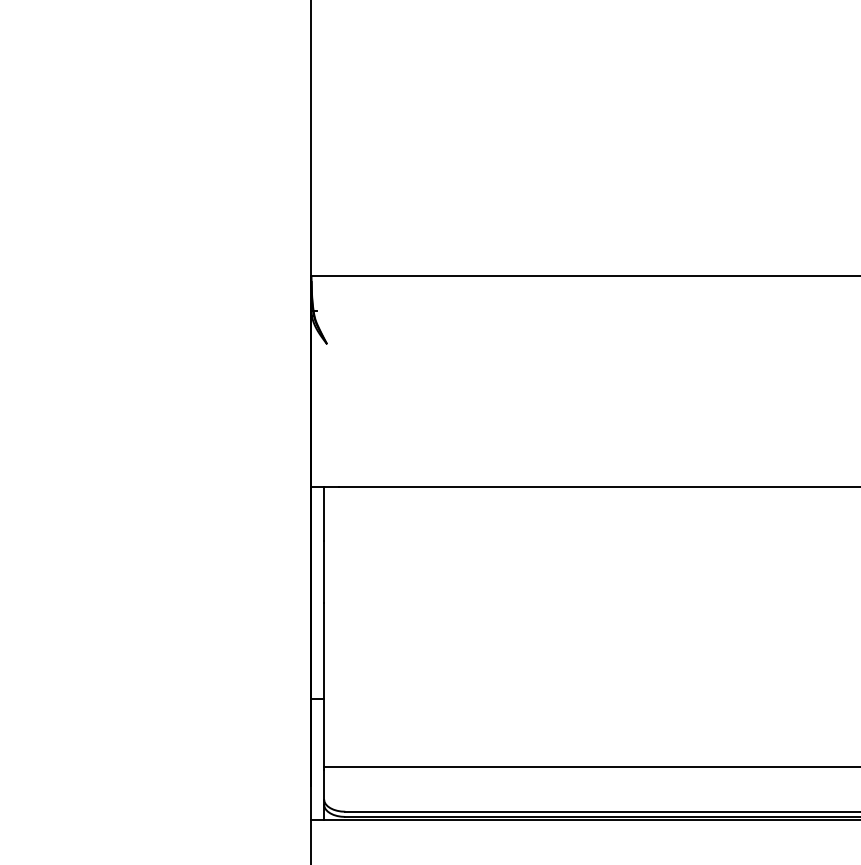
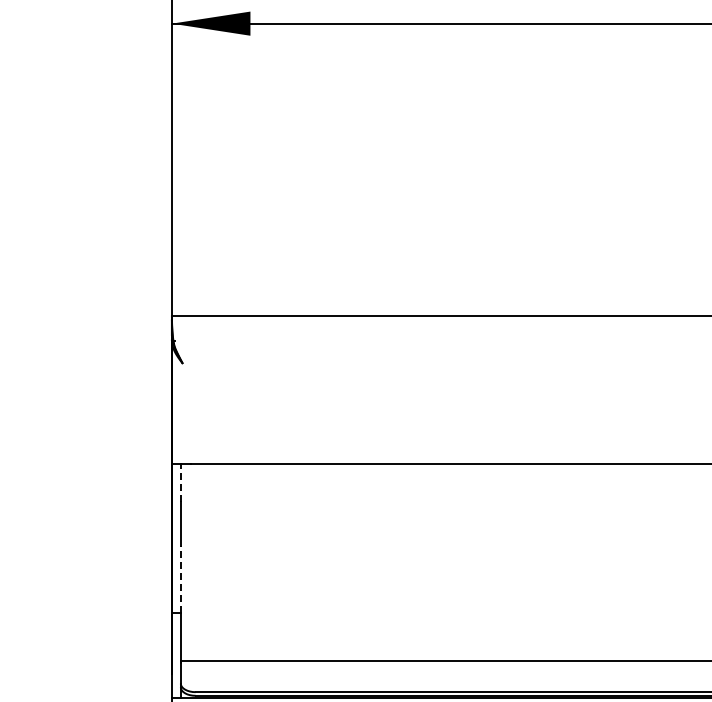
line: (323, 514) -> (180, 483), solid -> dashed
line: (323, 651) -> (180, 579), solid -> dashed

